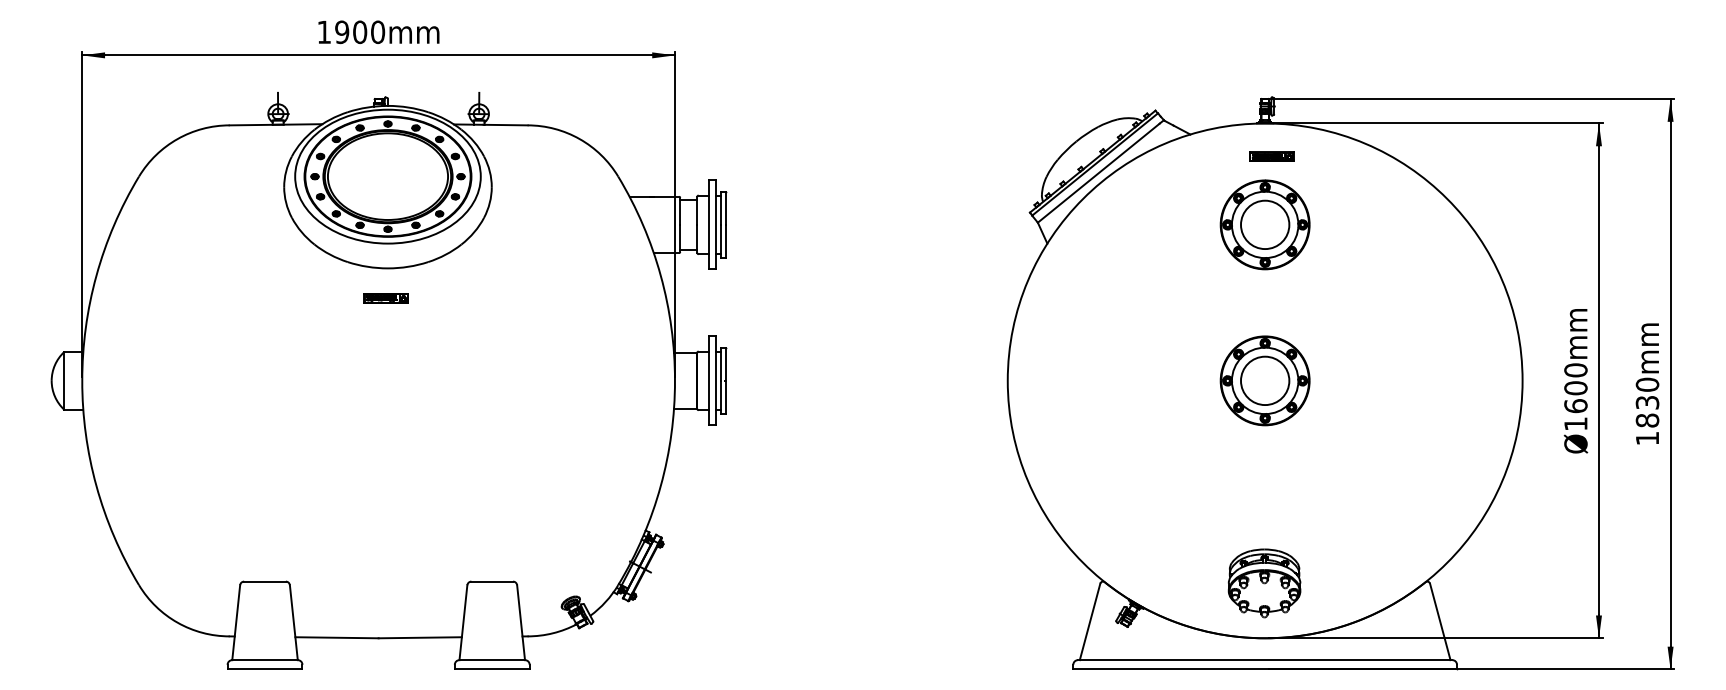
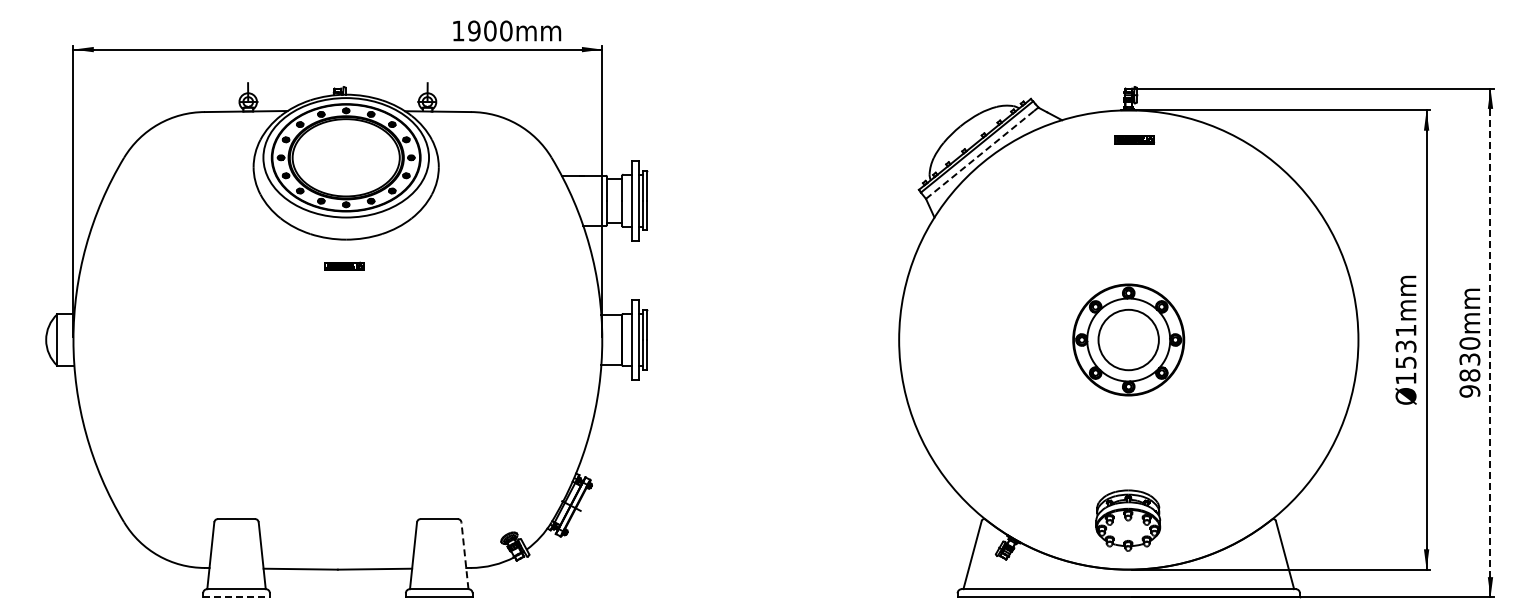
text: (379, 31) -> (507, 30), moved
line: (1098, 172) -> (980, 154), solid -> dashed
part: (1264, 224) -> (1128, 200), removed
part: (1264, 380) -> (1128, 339), size x1.4
line: (1670, 384) -> (1490, 343), solid -> dashed
text: (1575, 388) -> (1405, 346), Ø1600mm -> Ø1531mm
text: (1647, 438) -> (1469, 391), 1830mm -> 9830mm
line: (520, 622) -> (464, 555), solid -> dashed
line: (266, 669) -> (237, 597), solid -> dashed

